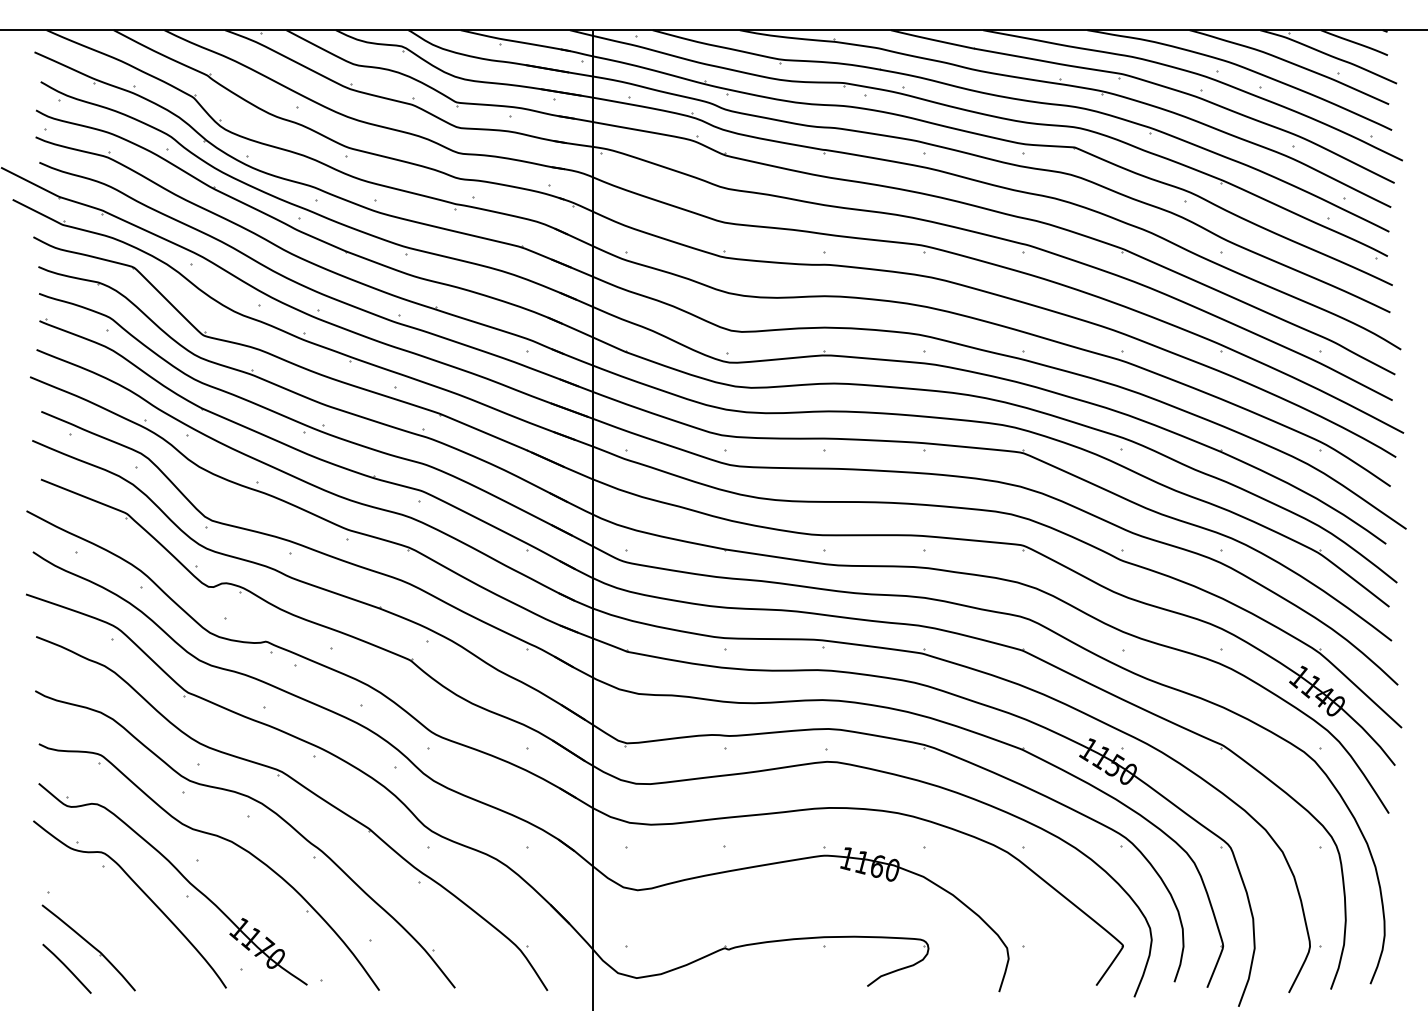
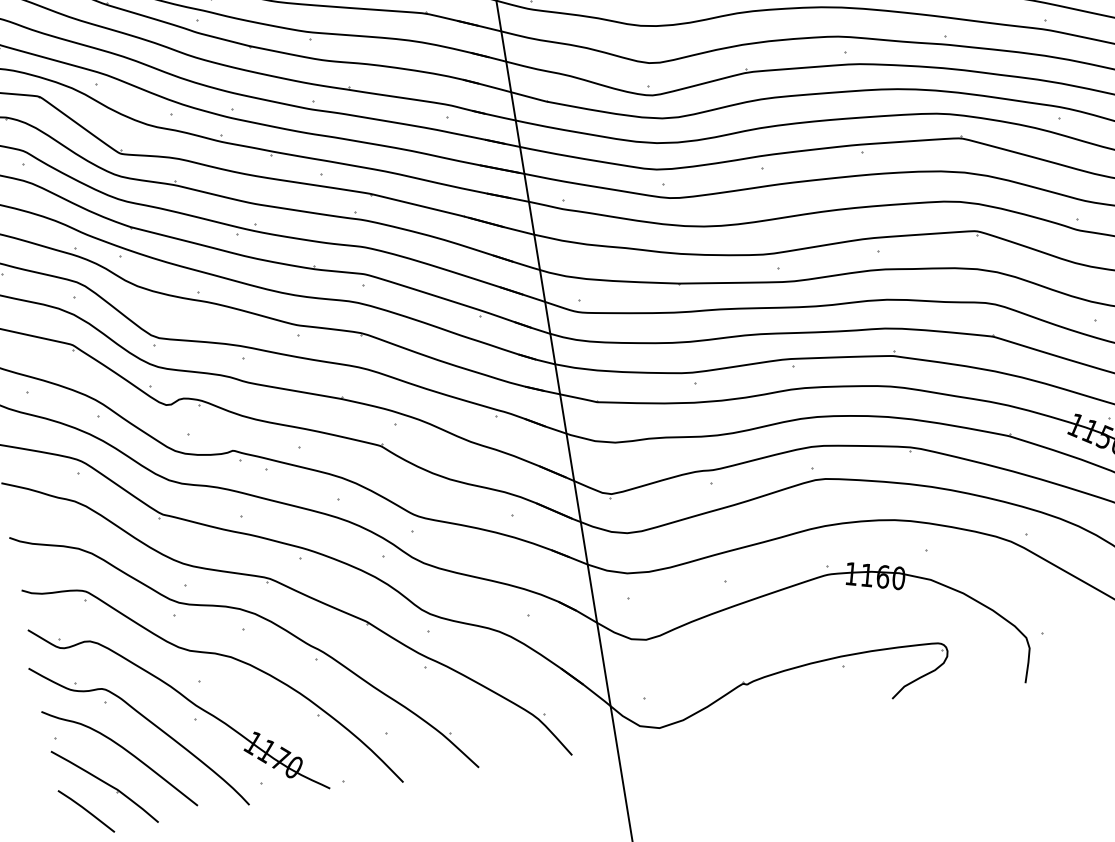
curve: (113, 915) -> (124, 750), added

